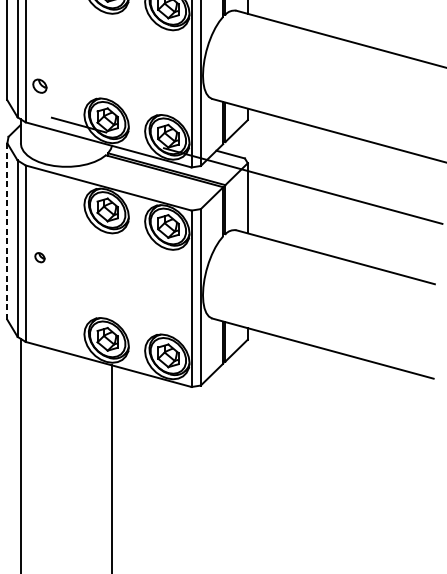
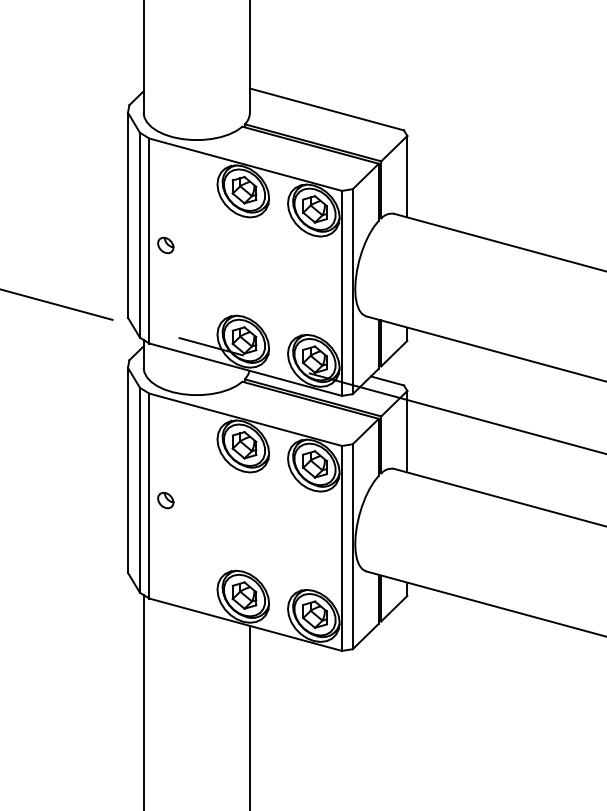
part: (39, 86) -> (165, 245), moved
line: (6, 231) -> (127, 470), dashed -> solid
part: (39, 257) -> (165, 500), size x1.43

